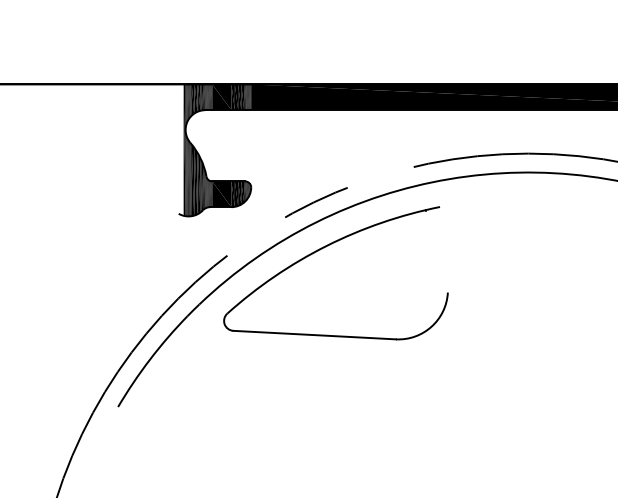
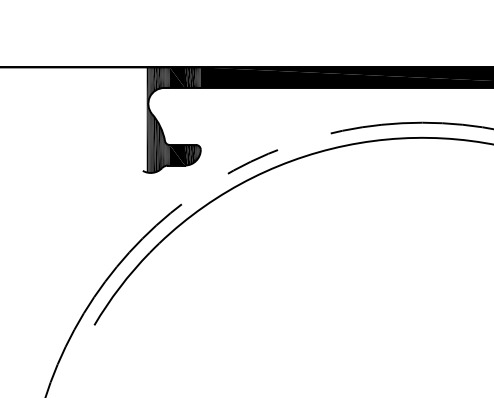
part: (324, 248) -> (259, 198), removed

